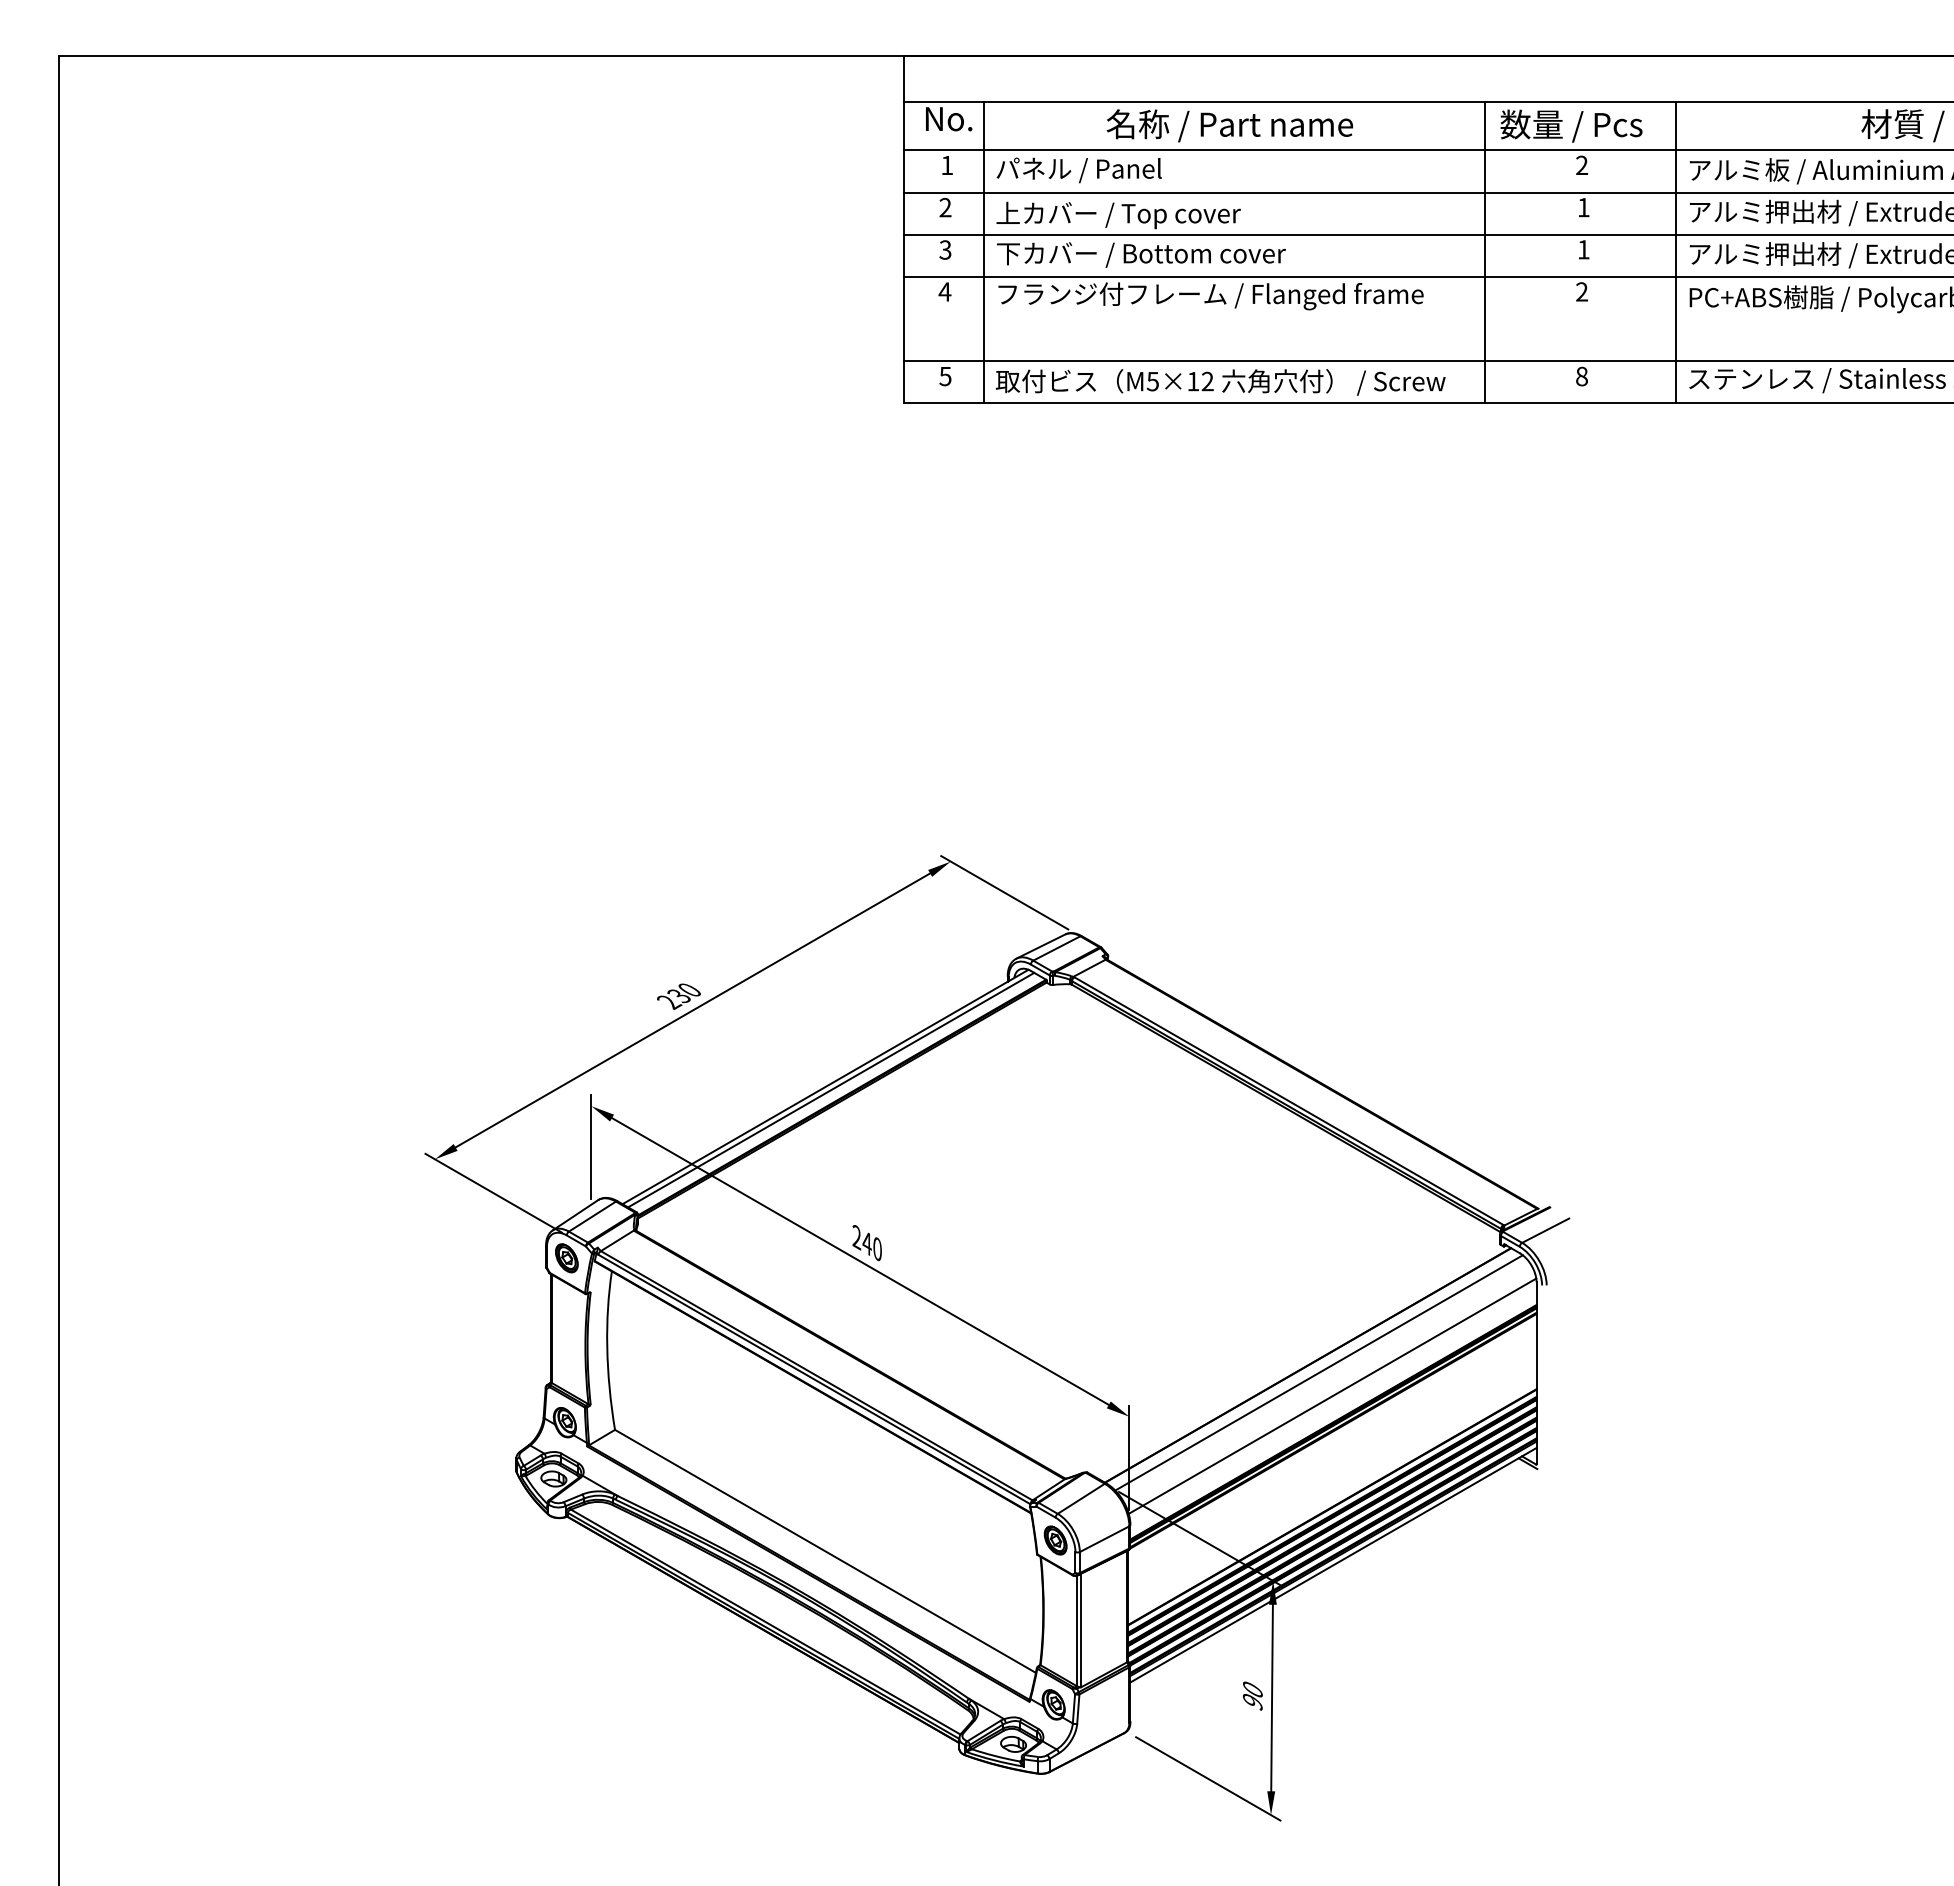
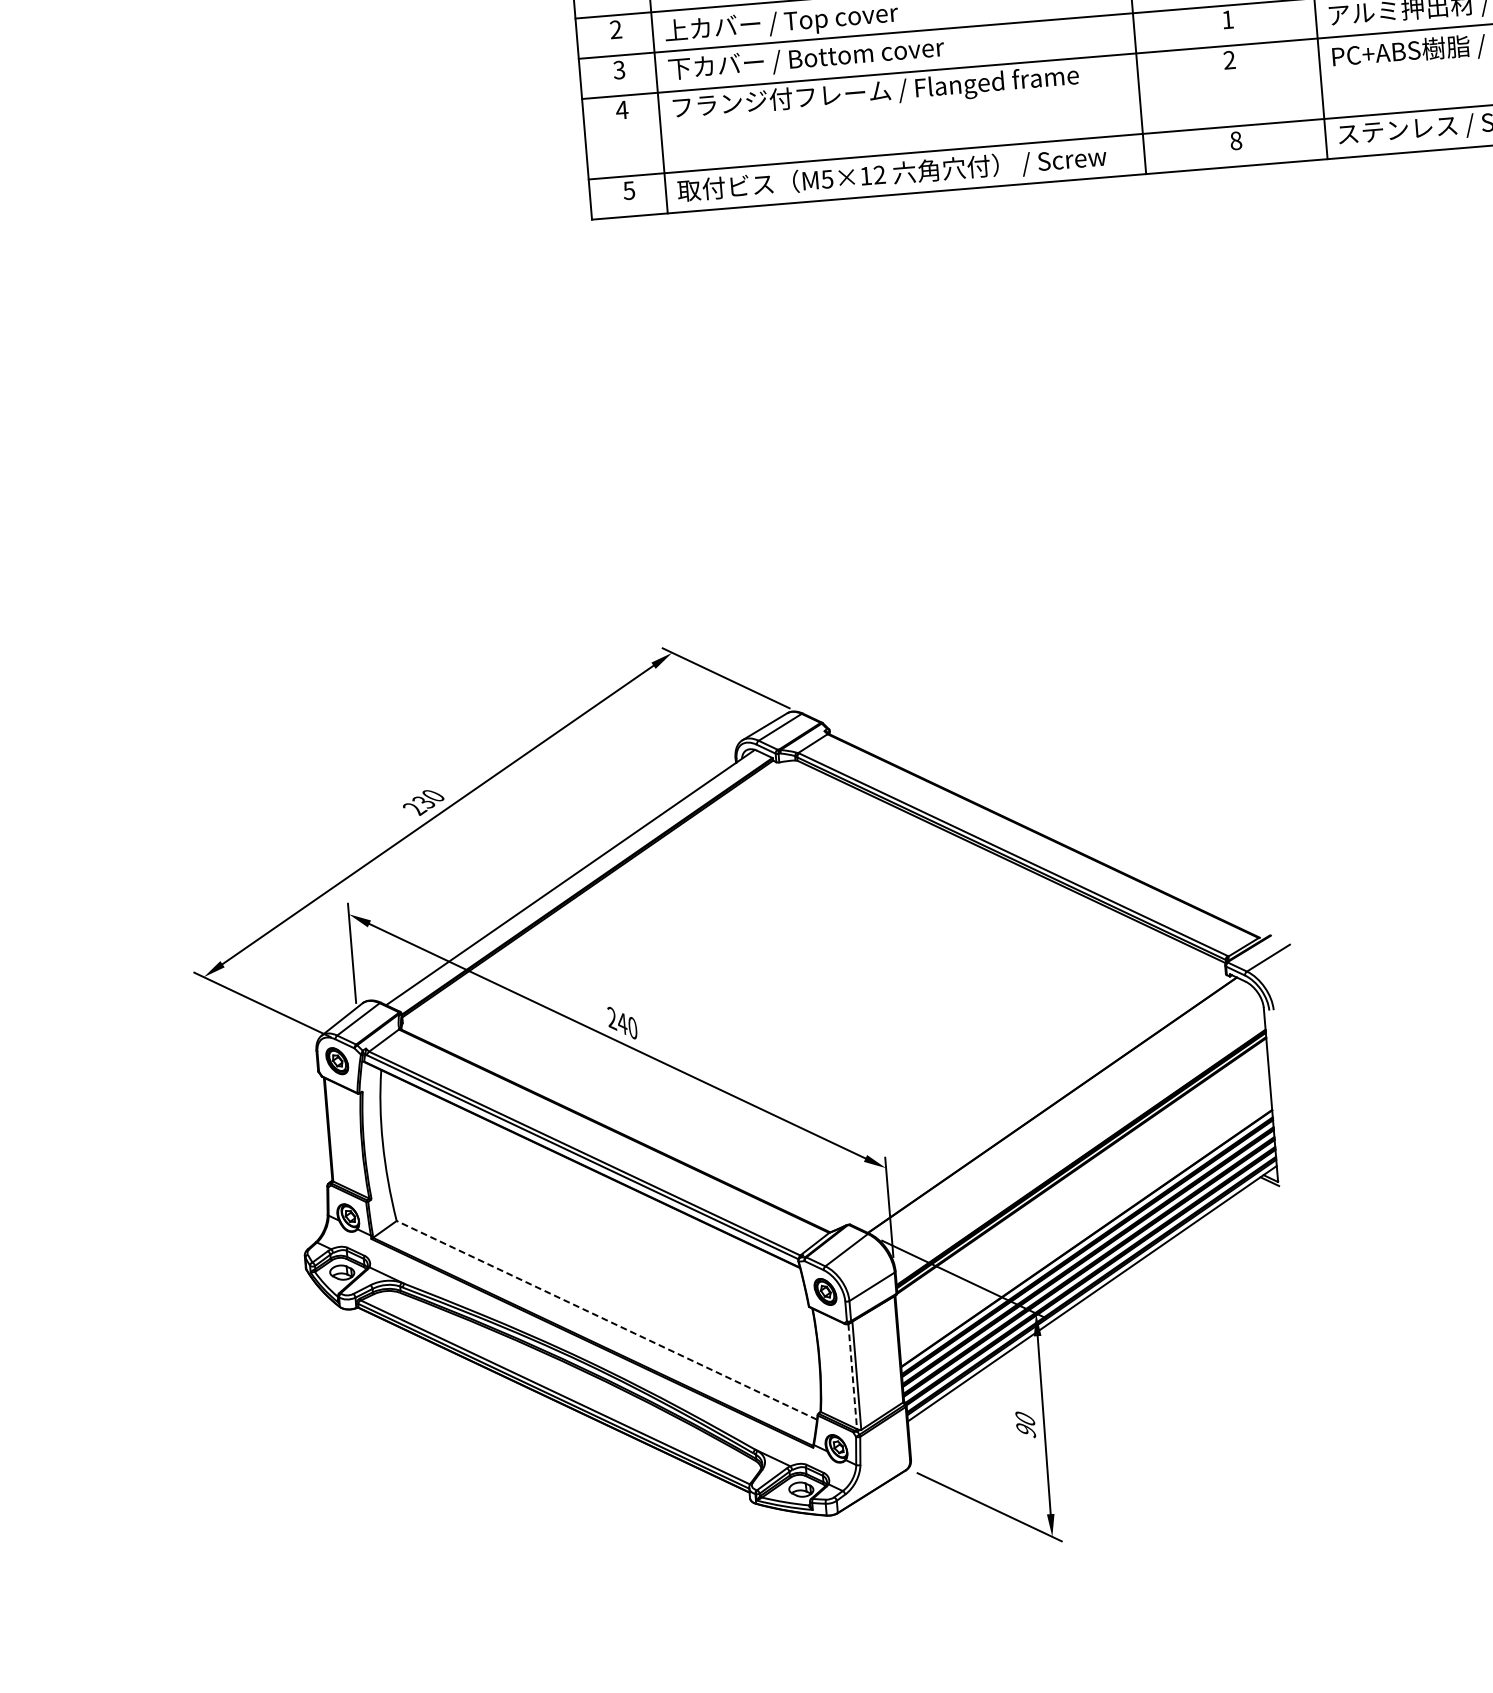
line: (831, 1089) -> (576, 879), removed
line: (1318, 1372) -> (1062, 1111), removed
line: (1332, 1395) -> (1078, 1131), removed
line: (825, 1551) -> (606, 1320), solid -> dashed
line: (1076, 1631) -> (852, 1377), solid -> dashed

